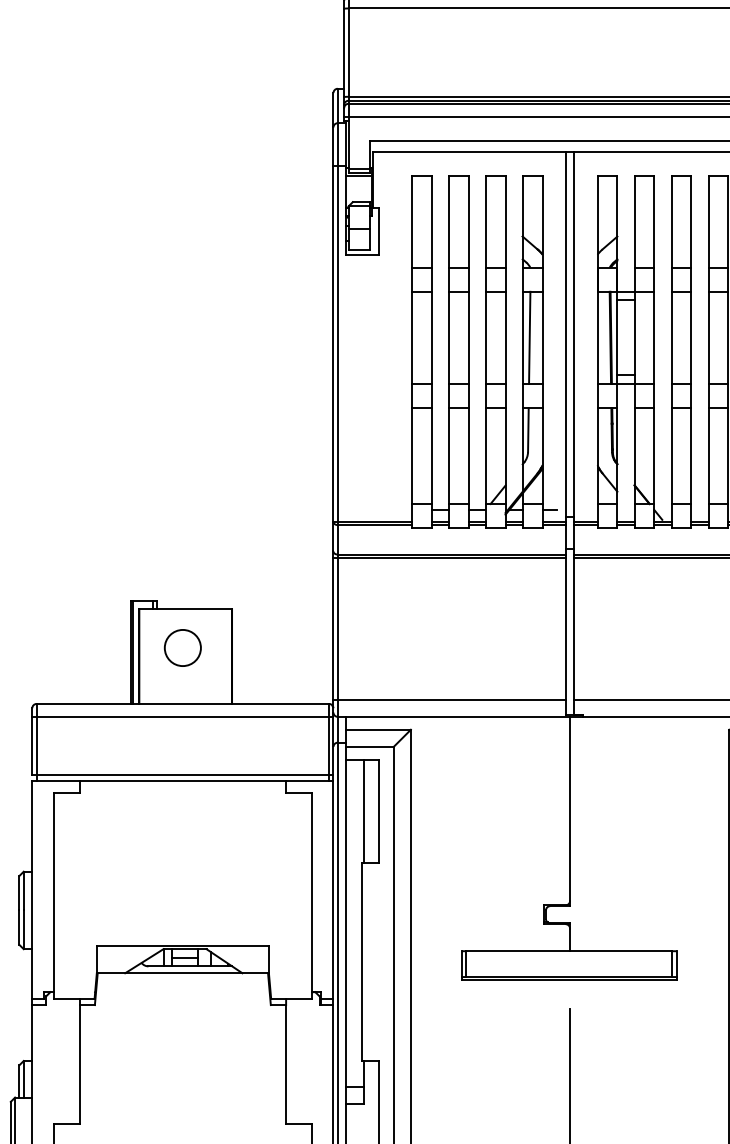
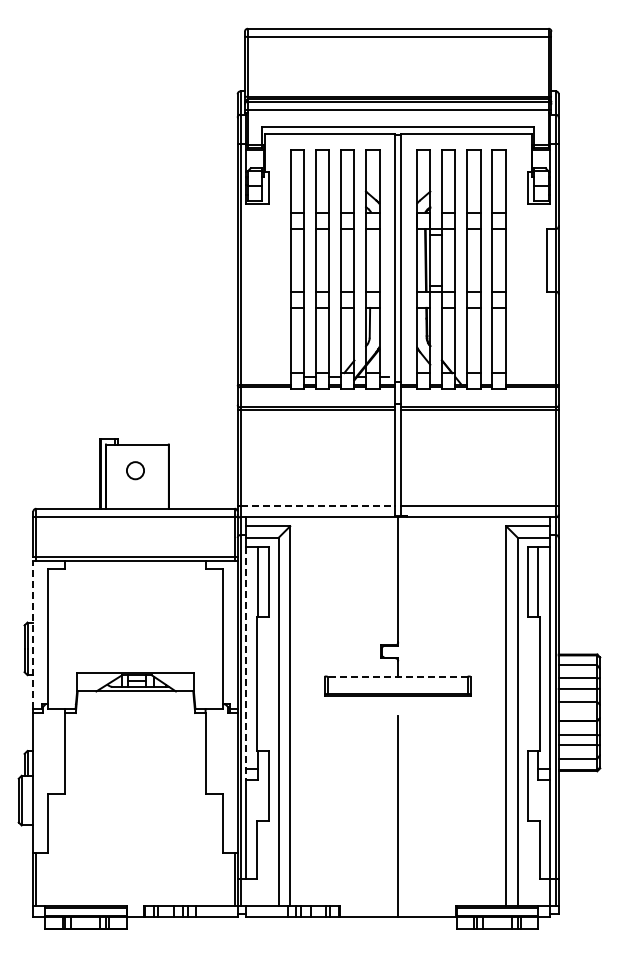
line: (529, 338) -> (370, 260), removed
circle: (182, 647) -> (135, 470), size x0.7
line: (452, 699) -> (318, 505), solid -> dashed
line: (32, 890) -> (33, 635), solid -> dashed
line: (346, 932) -> (246, 663), solid -> dashed
line: (569, 951) -> (397, 676), solid -> dashed

